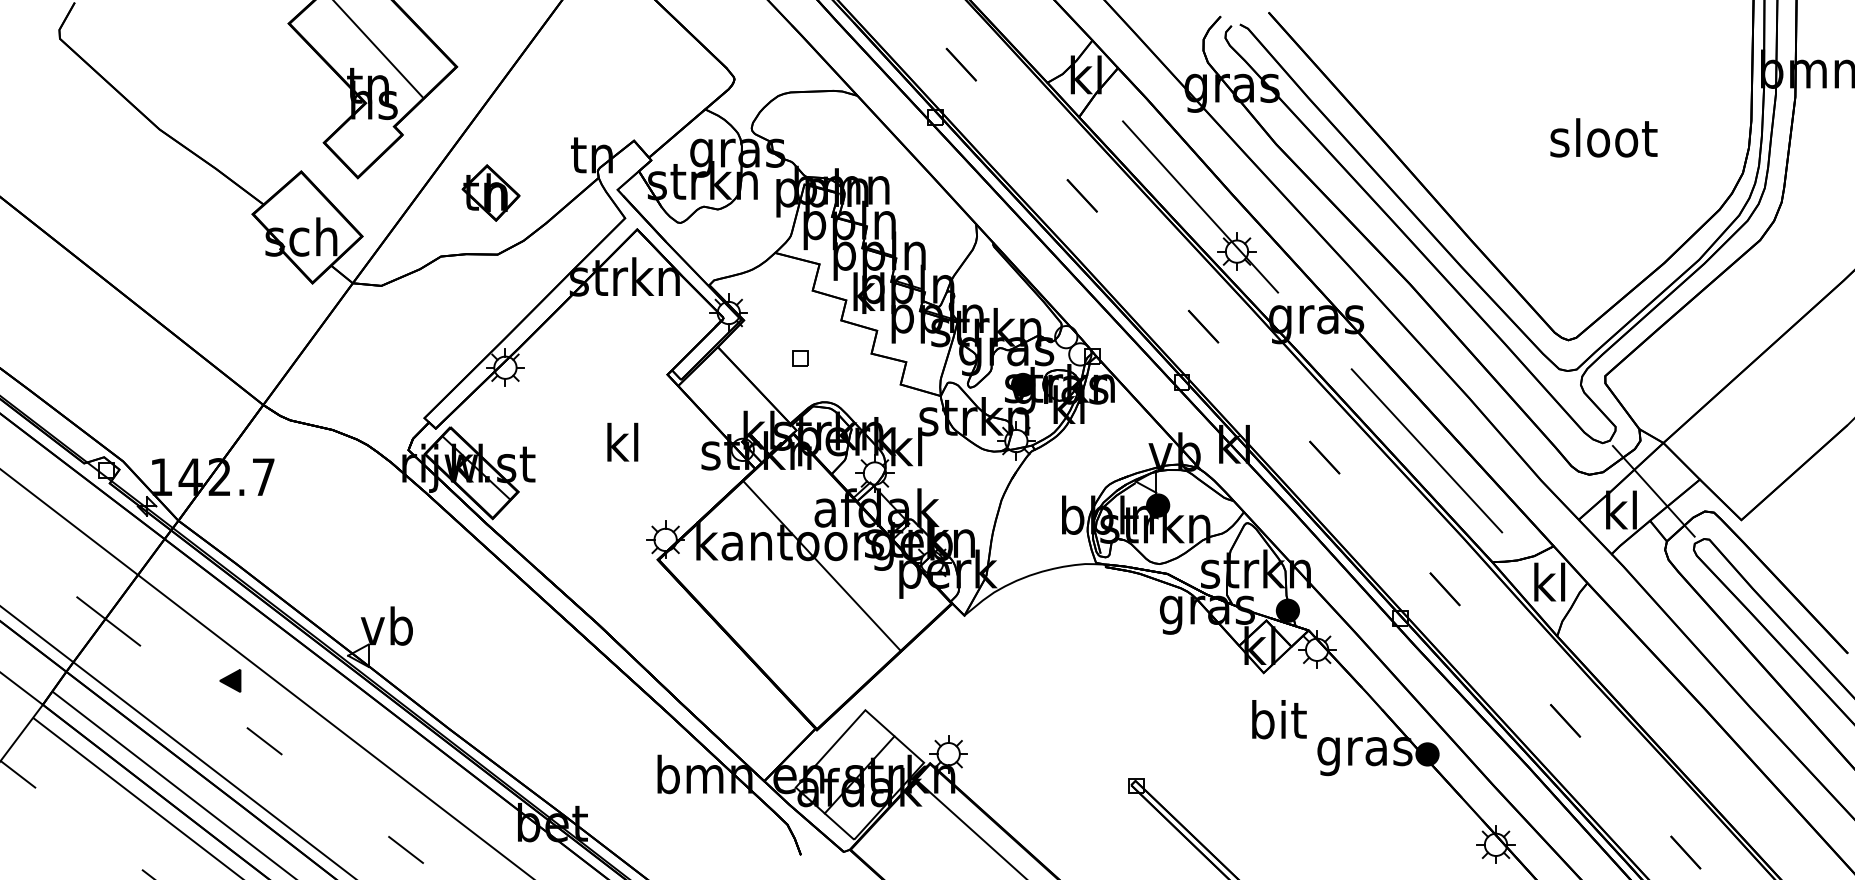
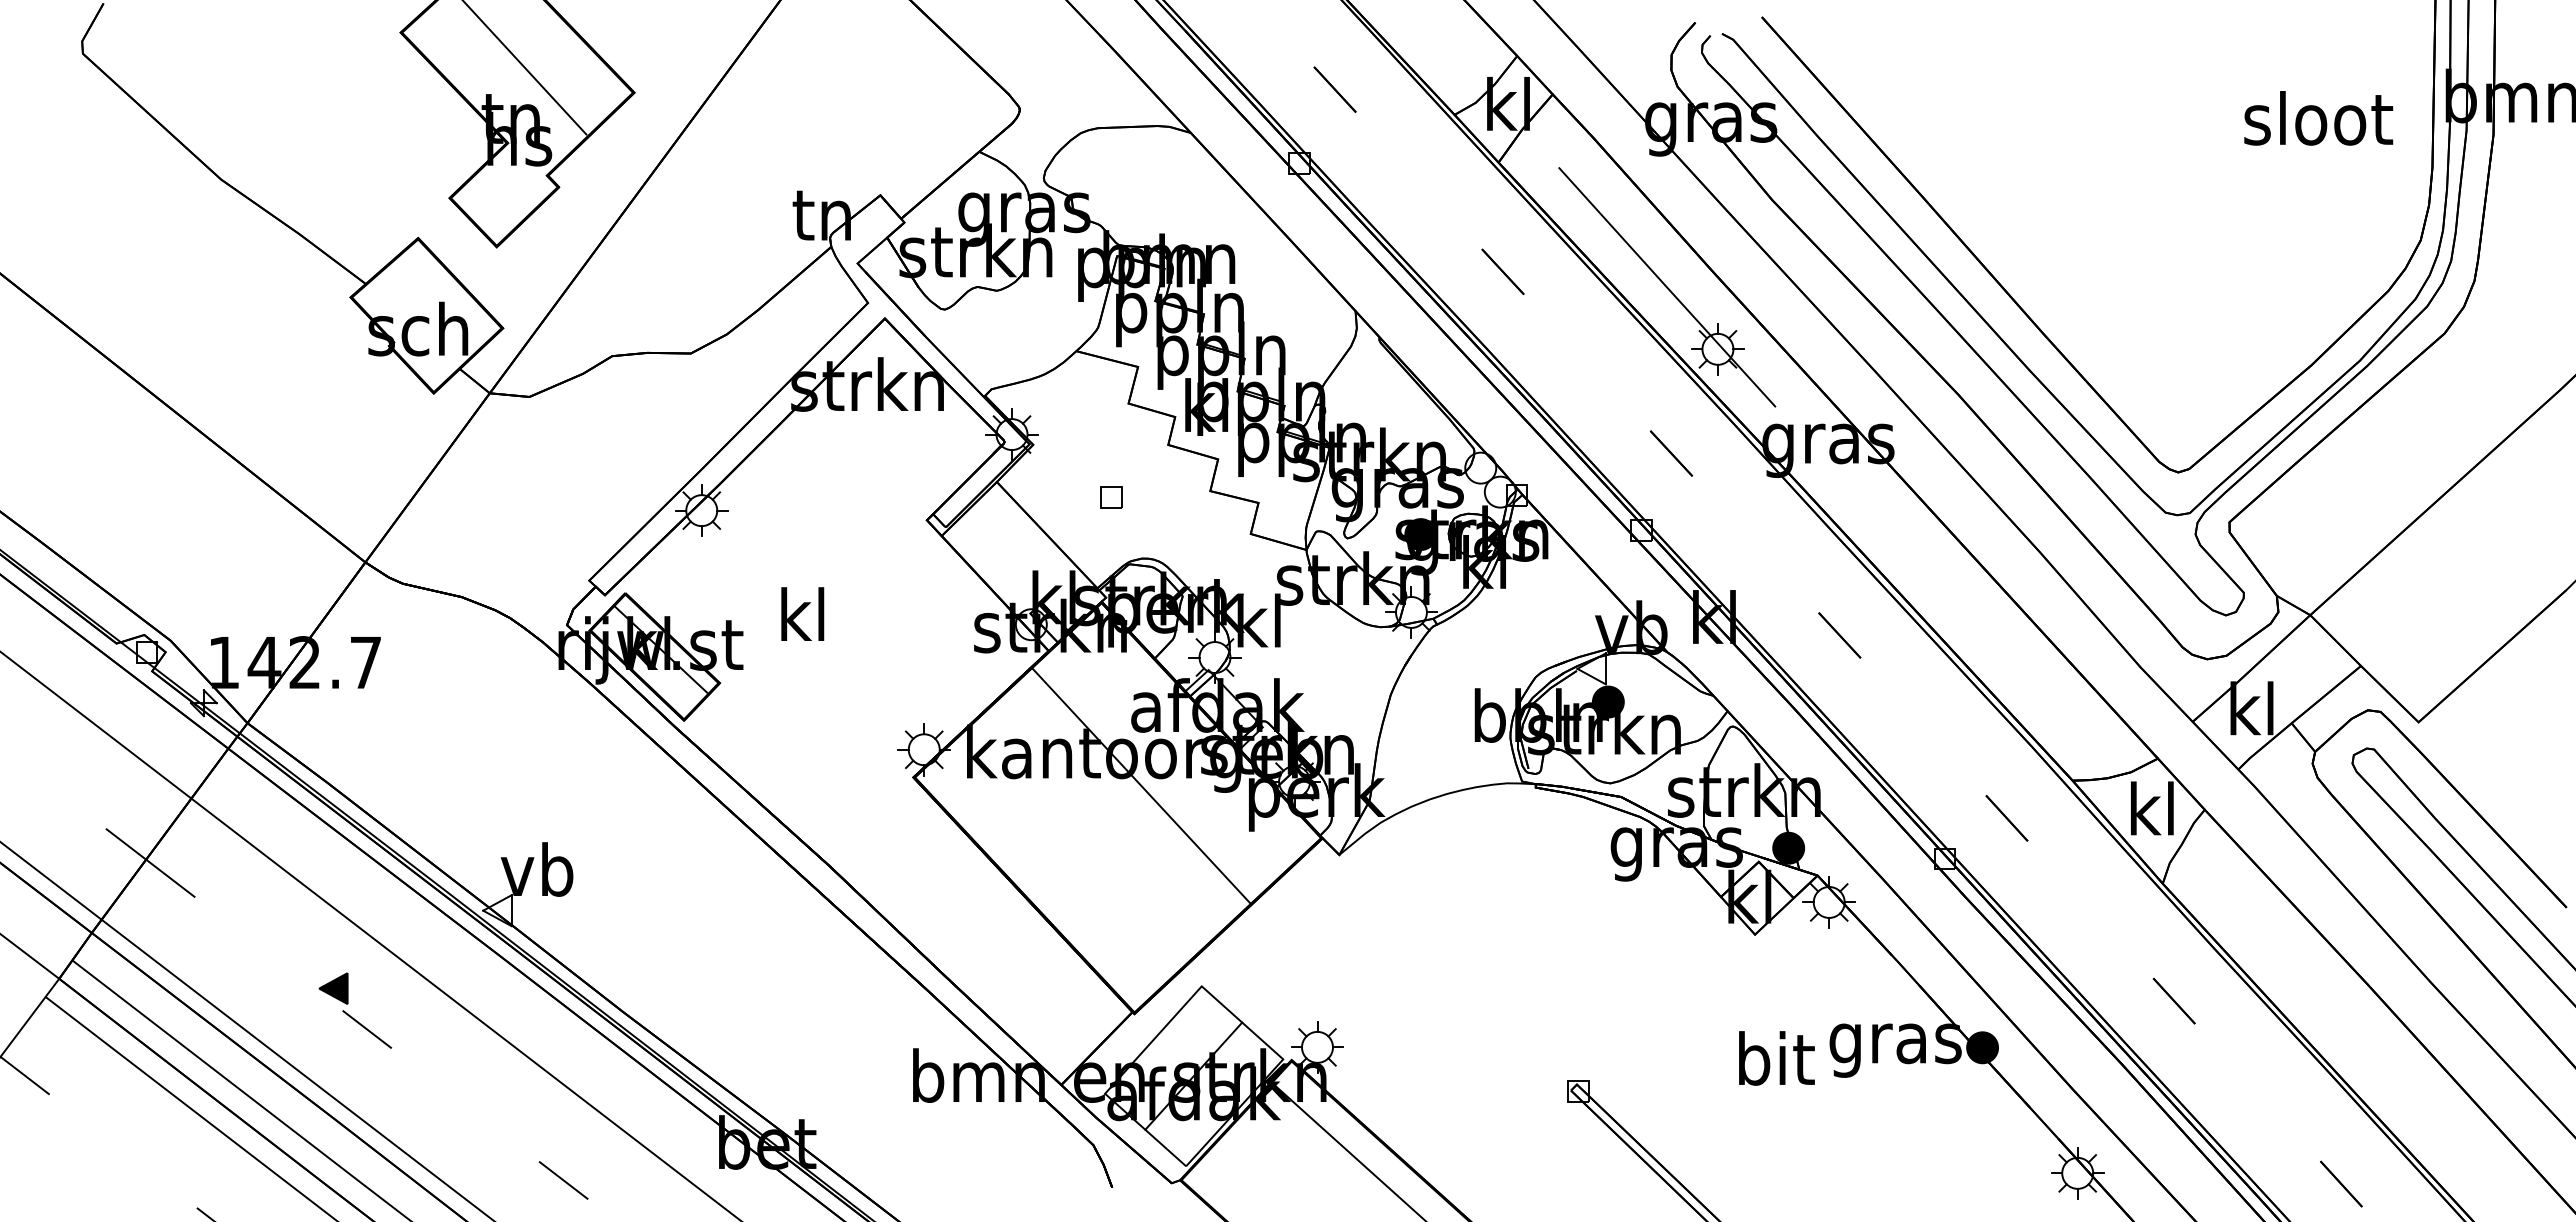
text: (1603, 138) -> (2318, 118), moved
part: (490, 192) -> (681, 267), removed
text: (622, 441) -> (802, 613), moved
line: (1426, 450) -> (1981, 625), removed
line: (1653, 491) -> (2296, 682), removed
part: (230, 680) -> (333, 988), moved
text: (1279, 719) -> (1776, 1058), moved

